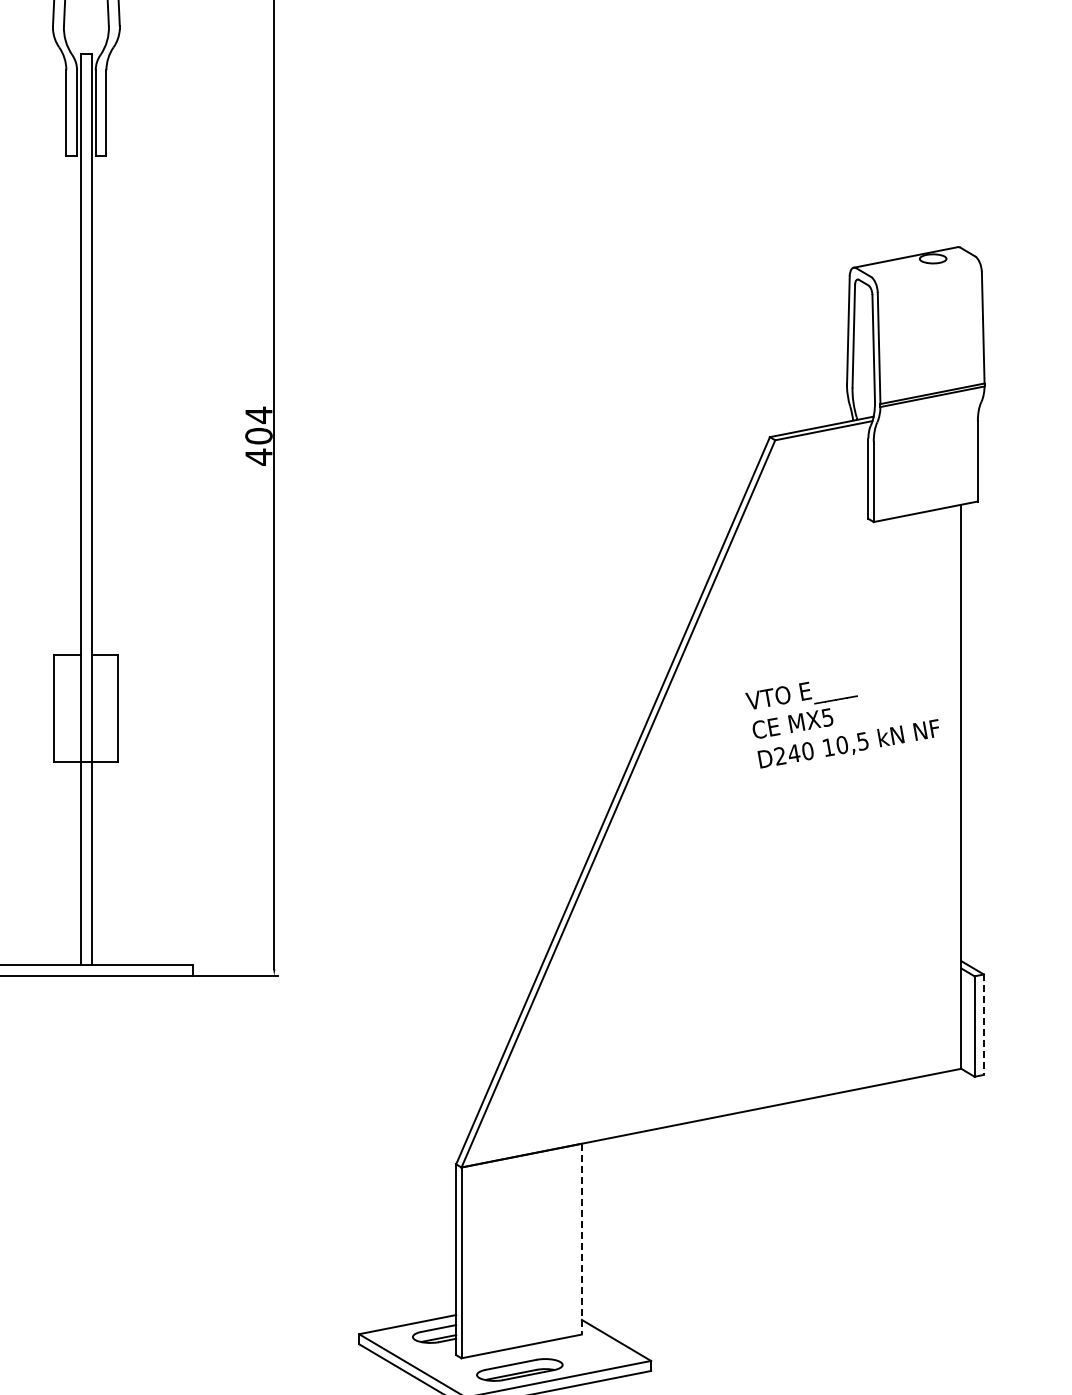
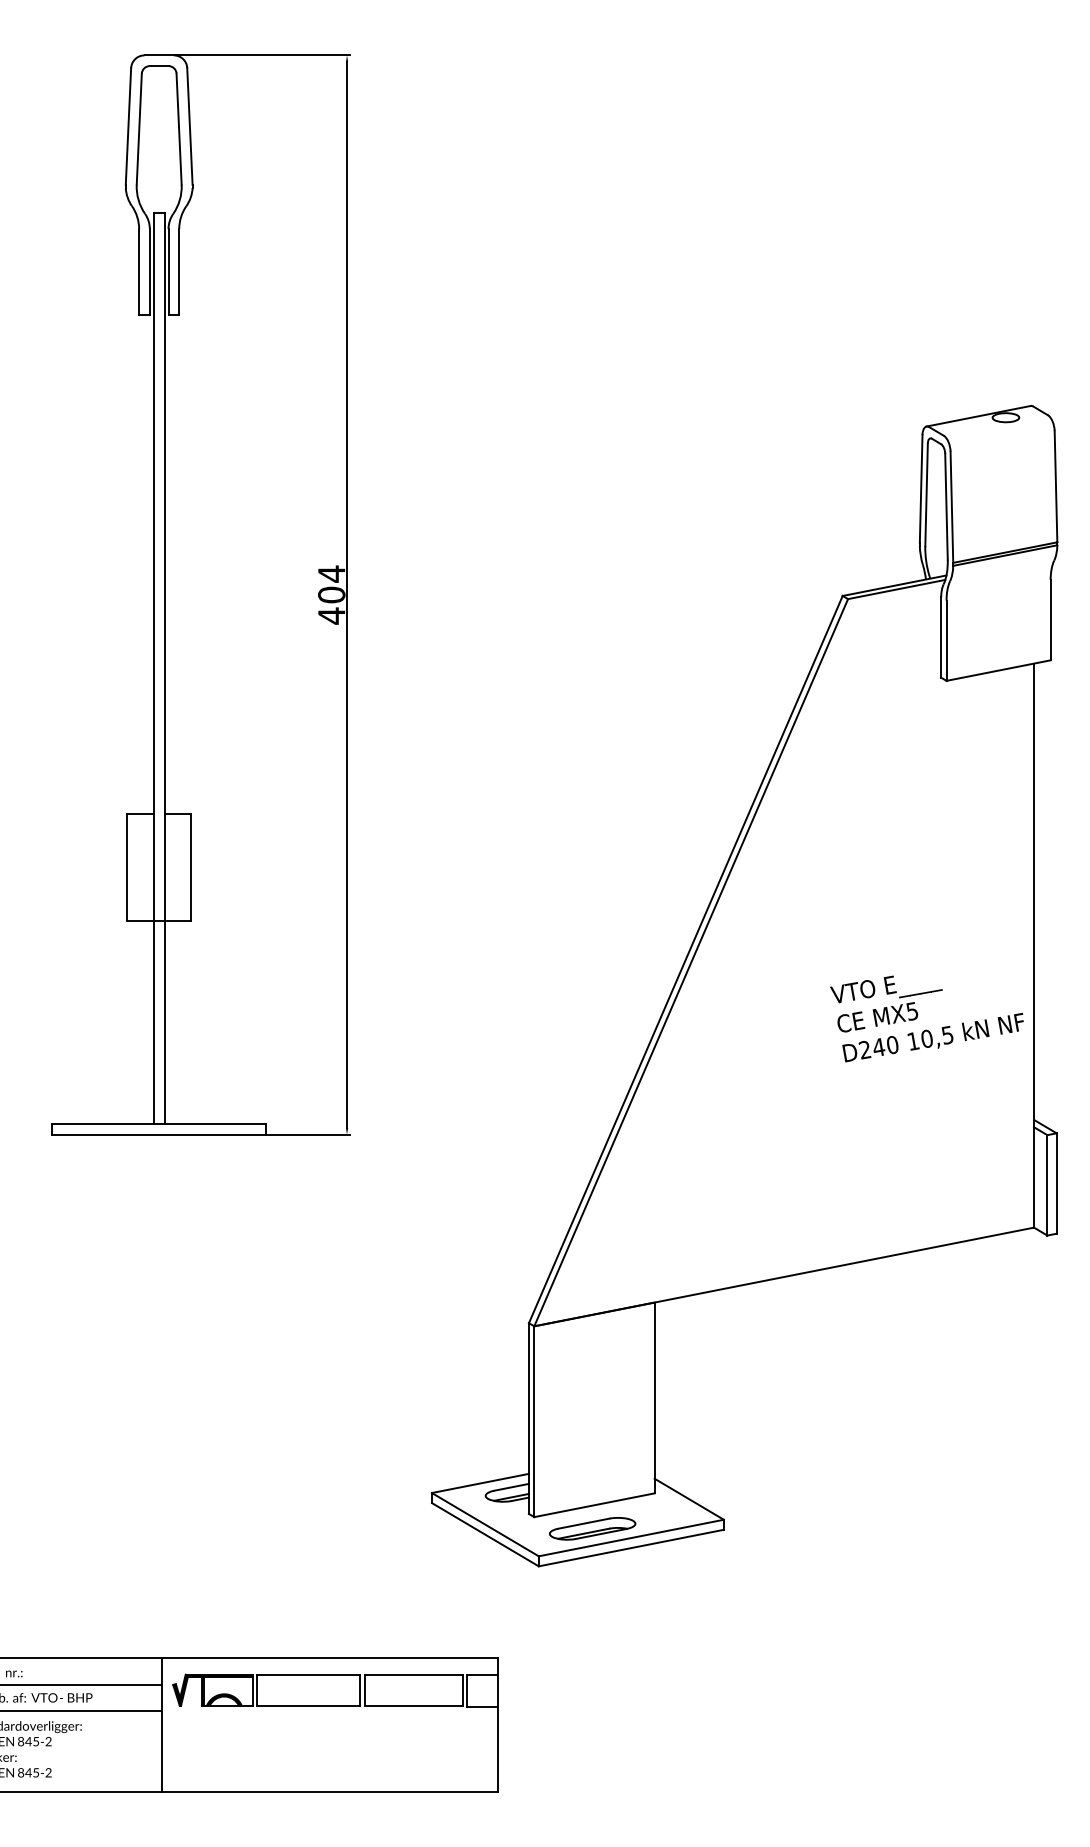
text: (841, 724) -> (926, 1018), moved
line: (983, 1025) -> (1056, 1184), dashed -> solid
line: (581, 1239) -> (654, 1398), dashed -> solid

